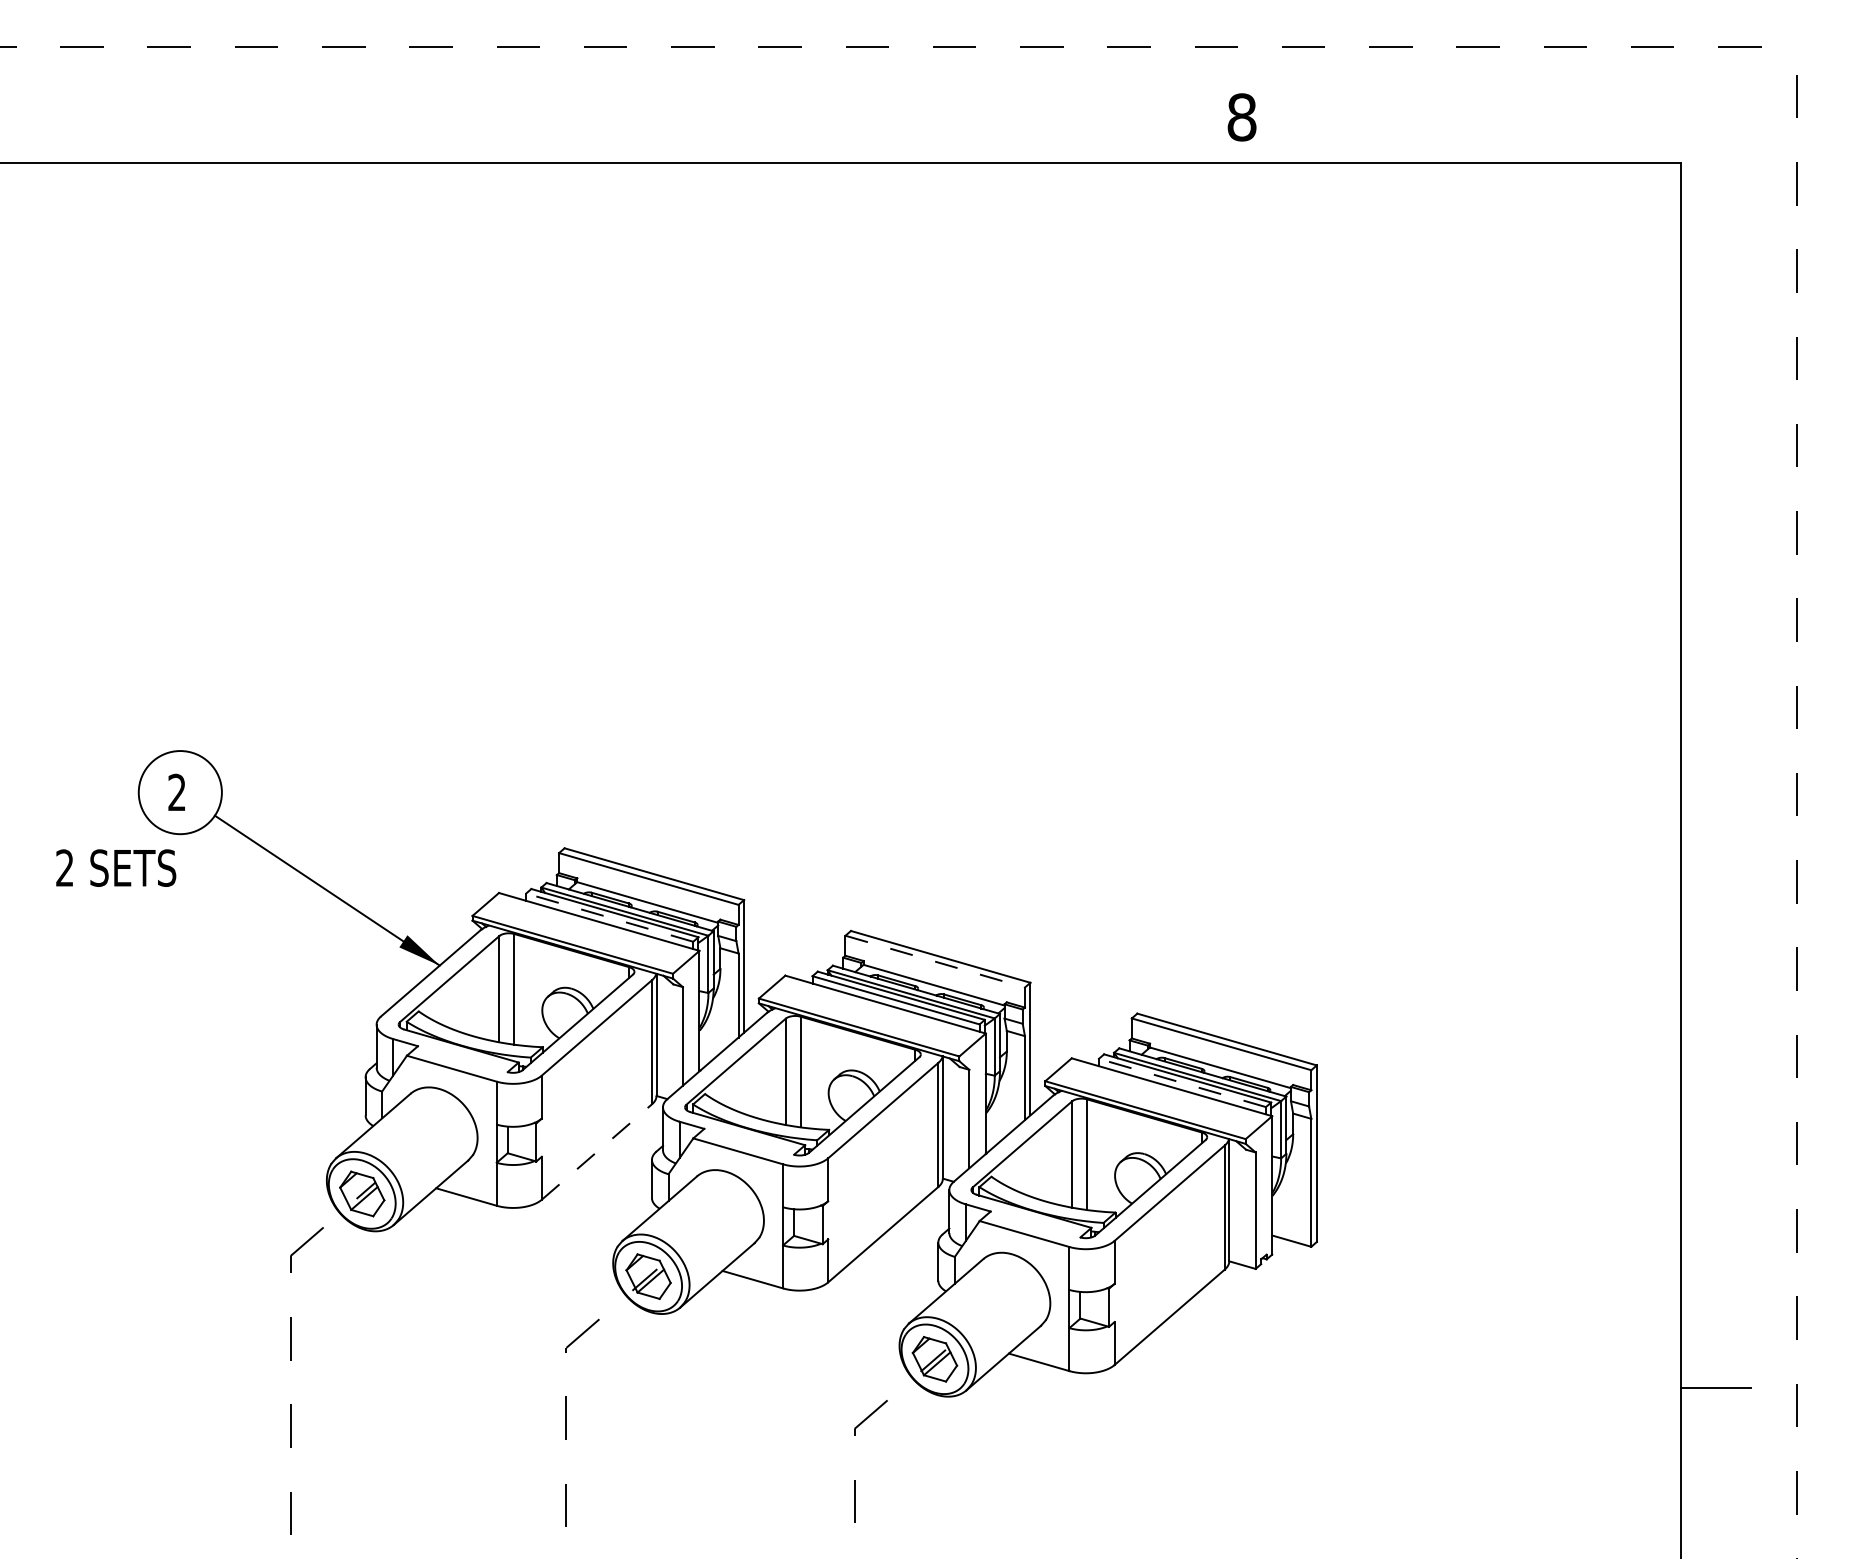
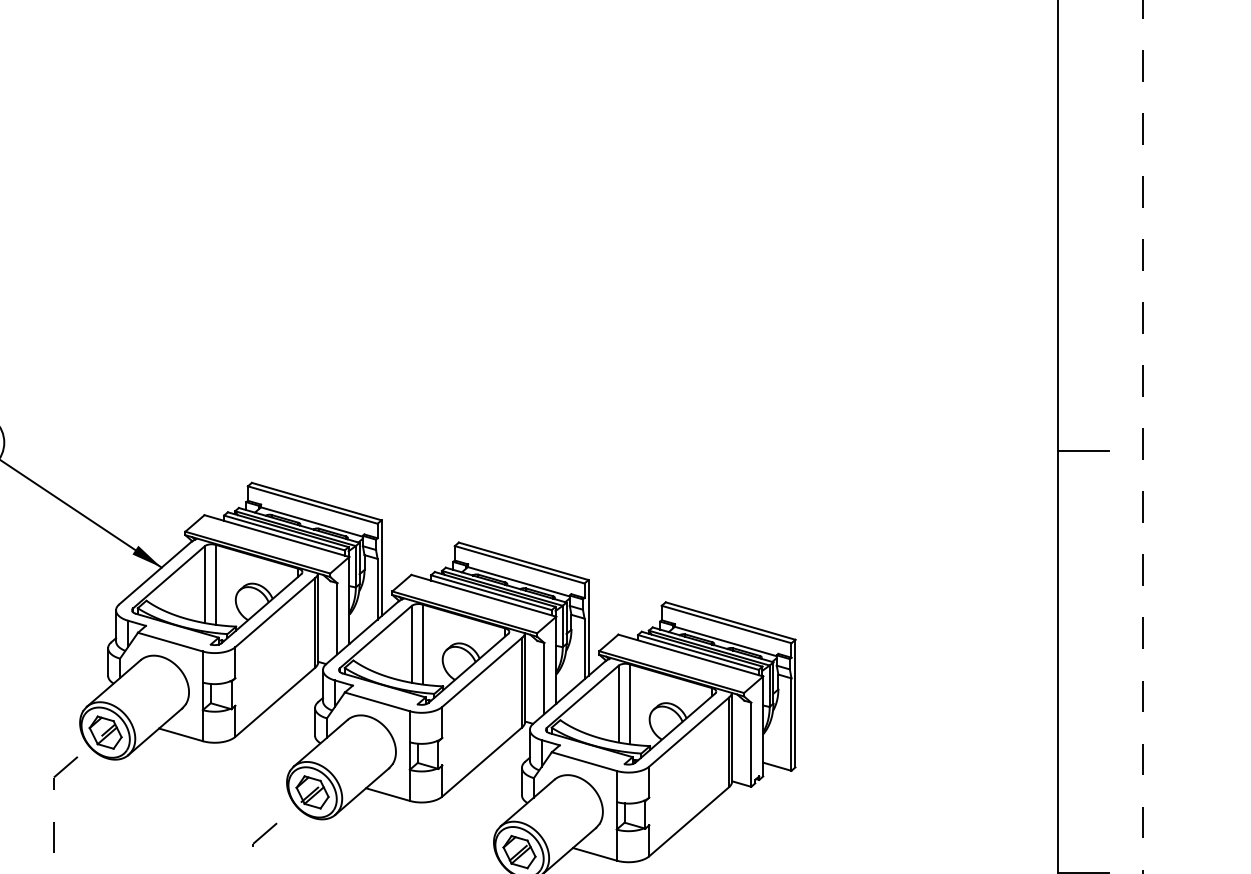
line: (1715, 804) -> (1083, 451), added
line: (609, 917) -> (284, 532), dashed -> solid
line: (935, 961) -> (519, 564), dashed -> solid
line: (1182, 1082) -> (698, 652), dashed -> solid
line: (596, 1151) -> (274, 701), dashed -> solid

